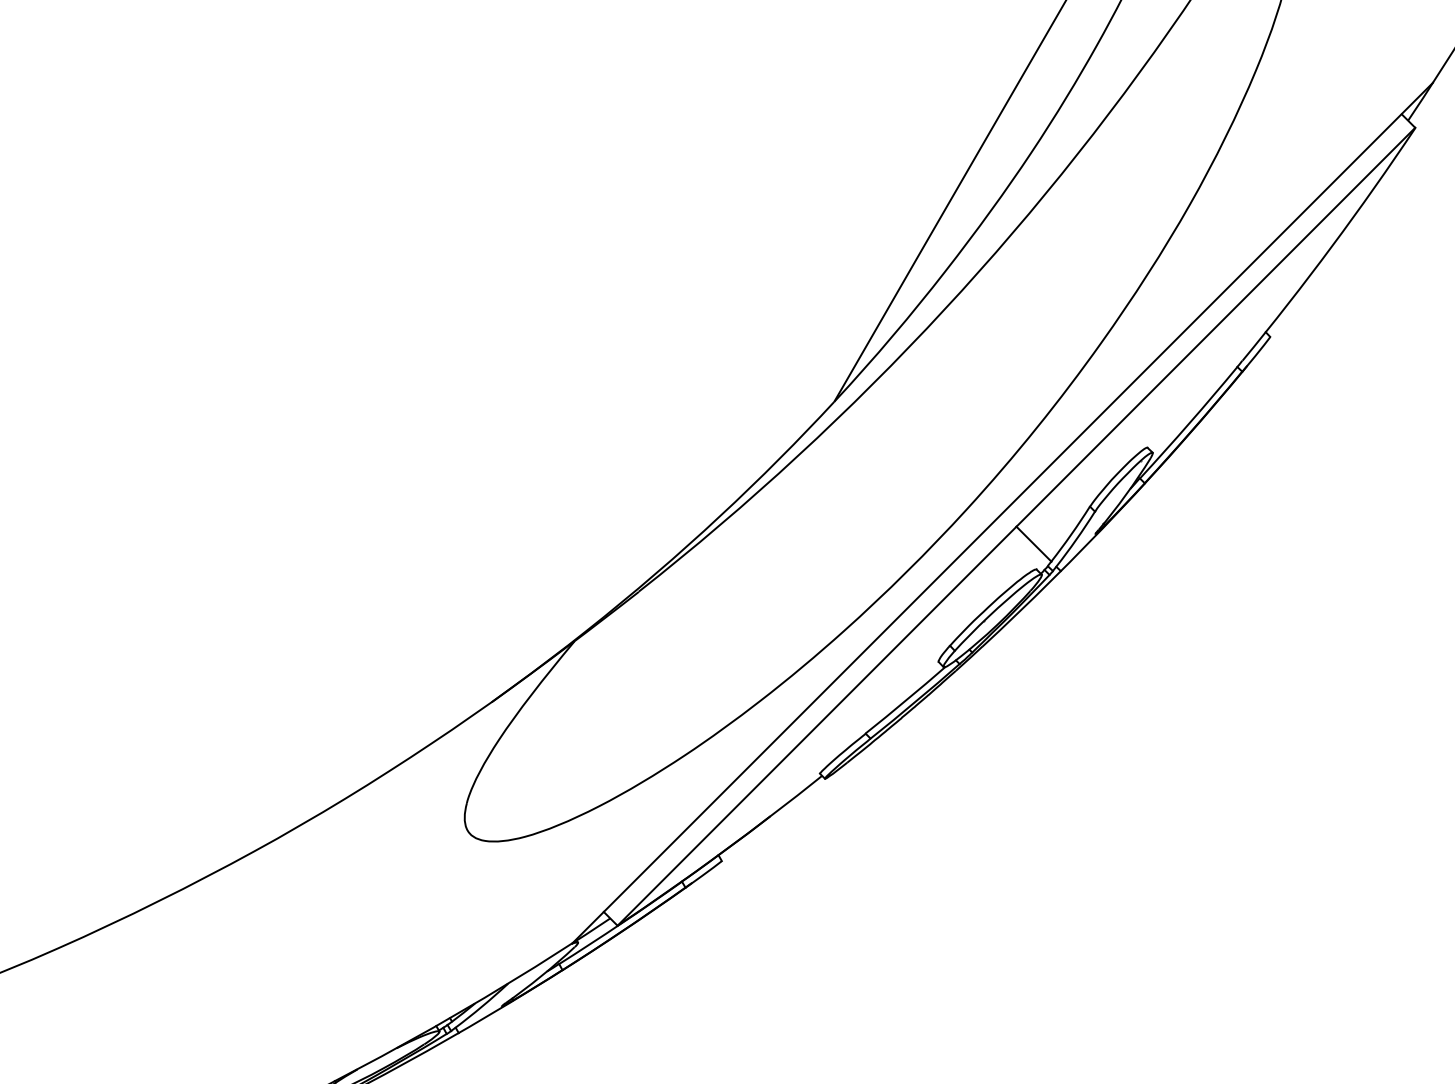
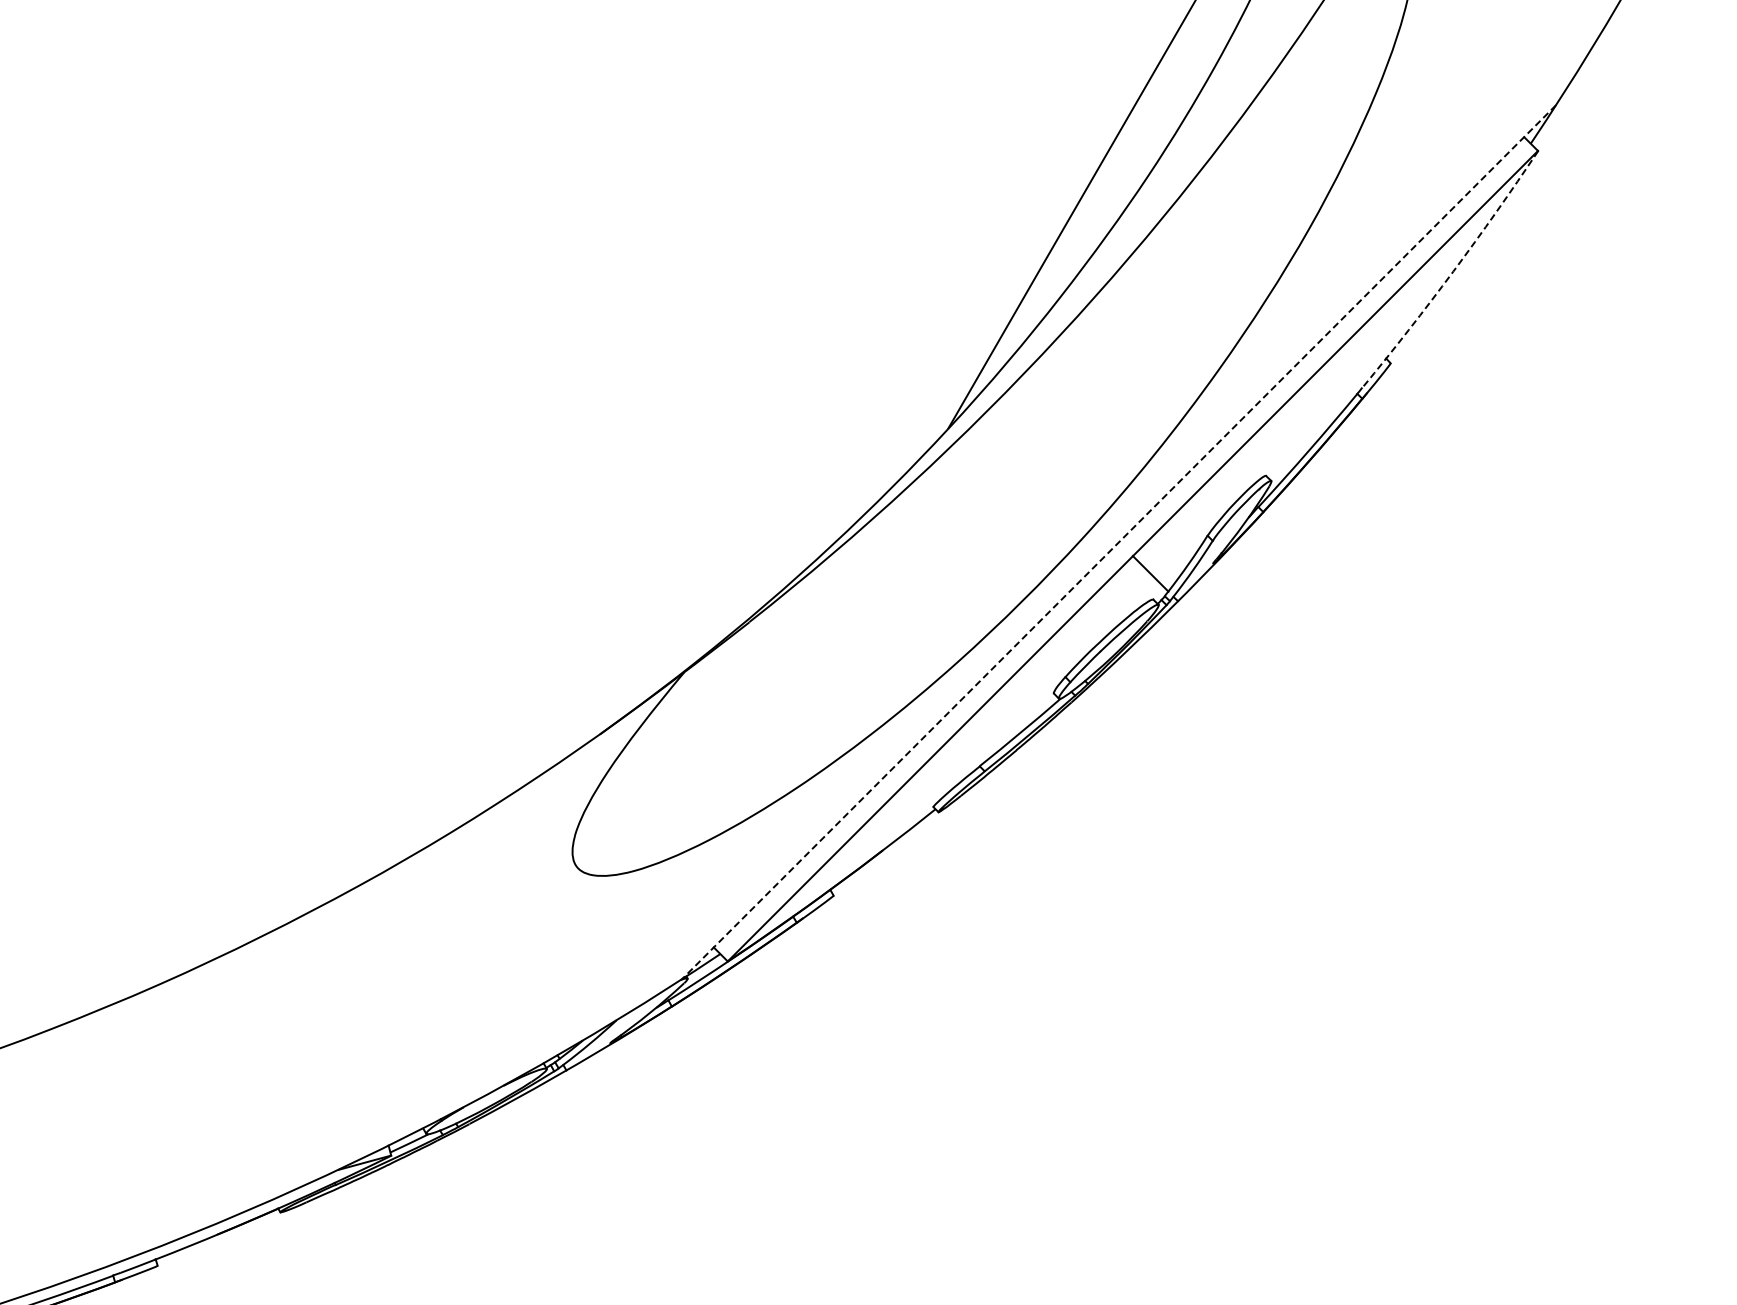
arc: (1332, 246) -> (1453, 271), solid -> dashed
line: (1002, 513) -> (1118, 542), solid -> dashed

